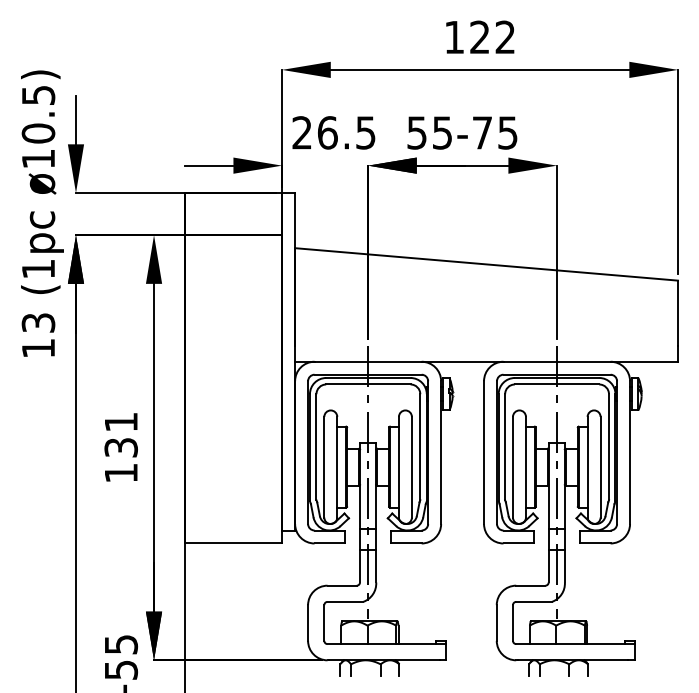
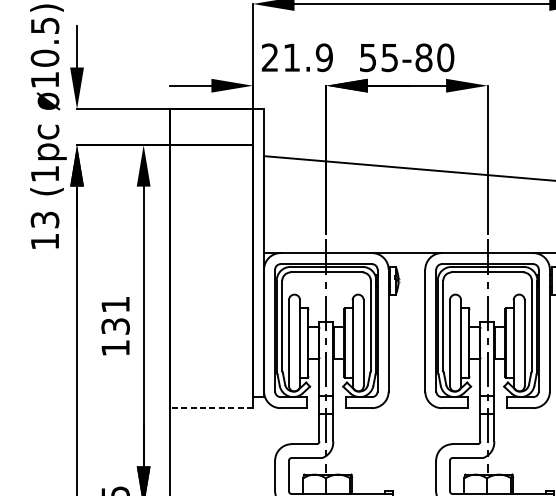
text: (346, 132) -> (307, 57), 26.5 -> 21.9
text: (495, 132) -> (435, 57), 55-75 -> 55-80
line: (233, 543) -> (211, 408), solid -> dashed

